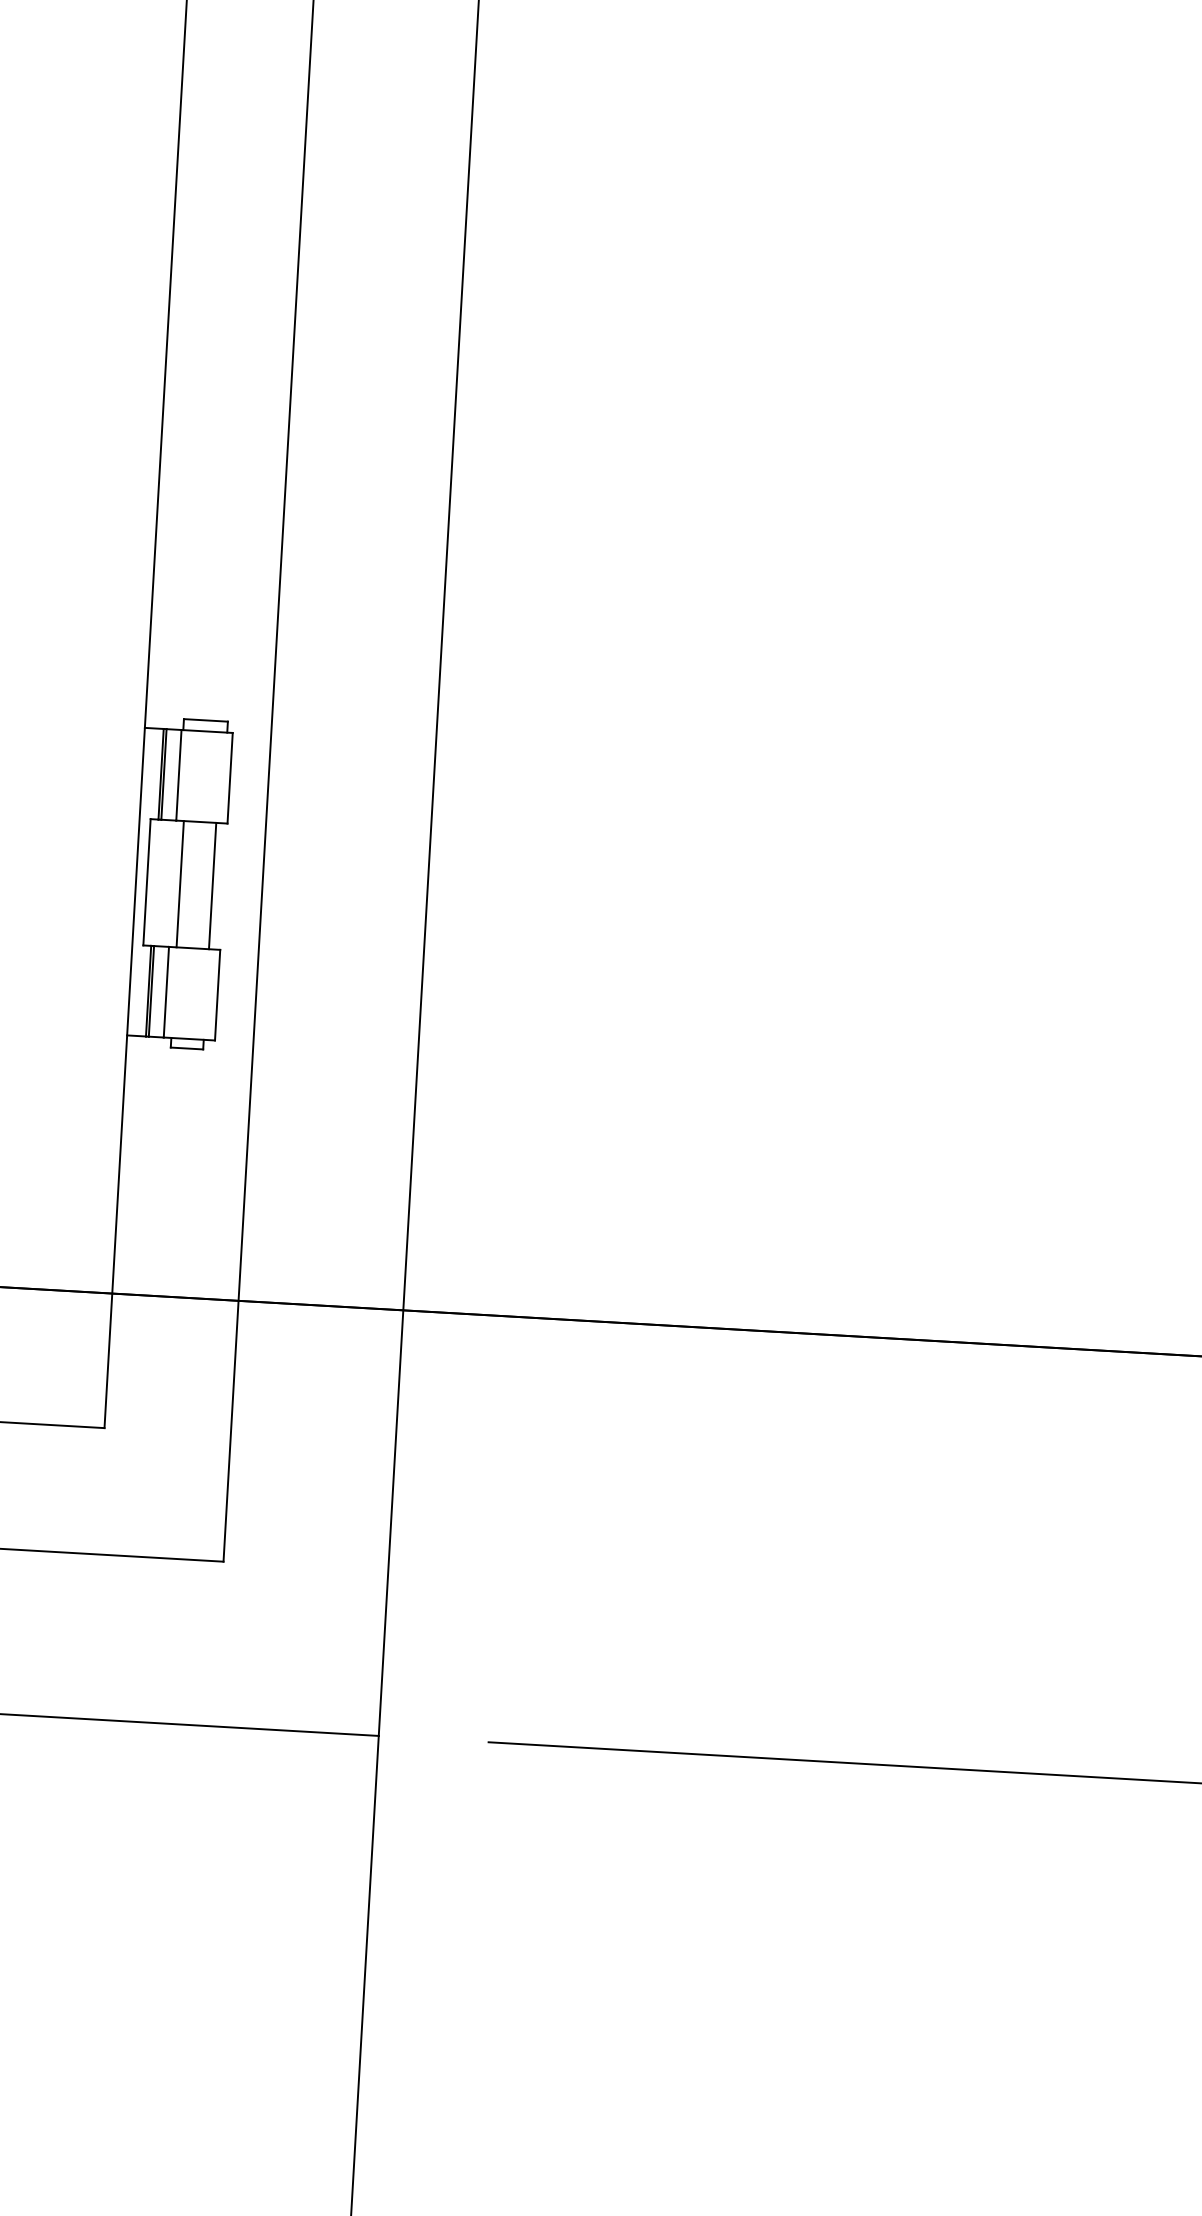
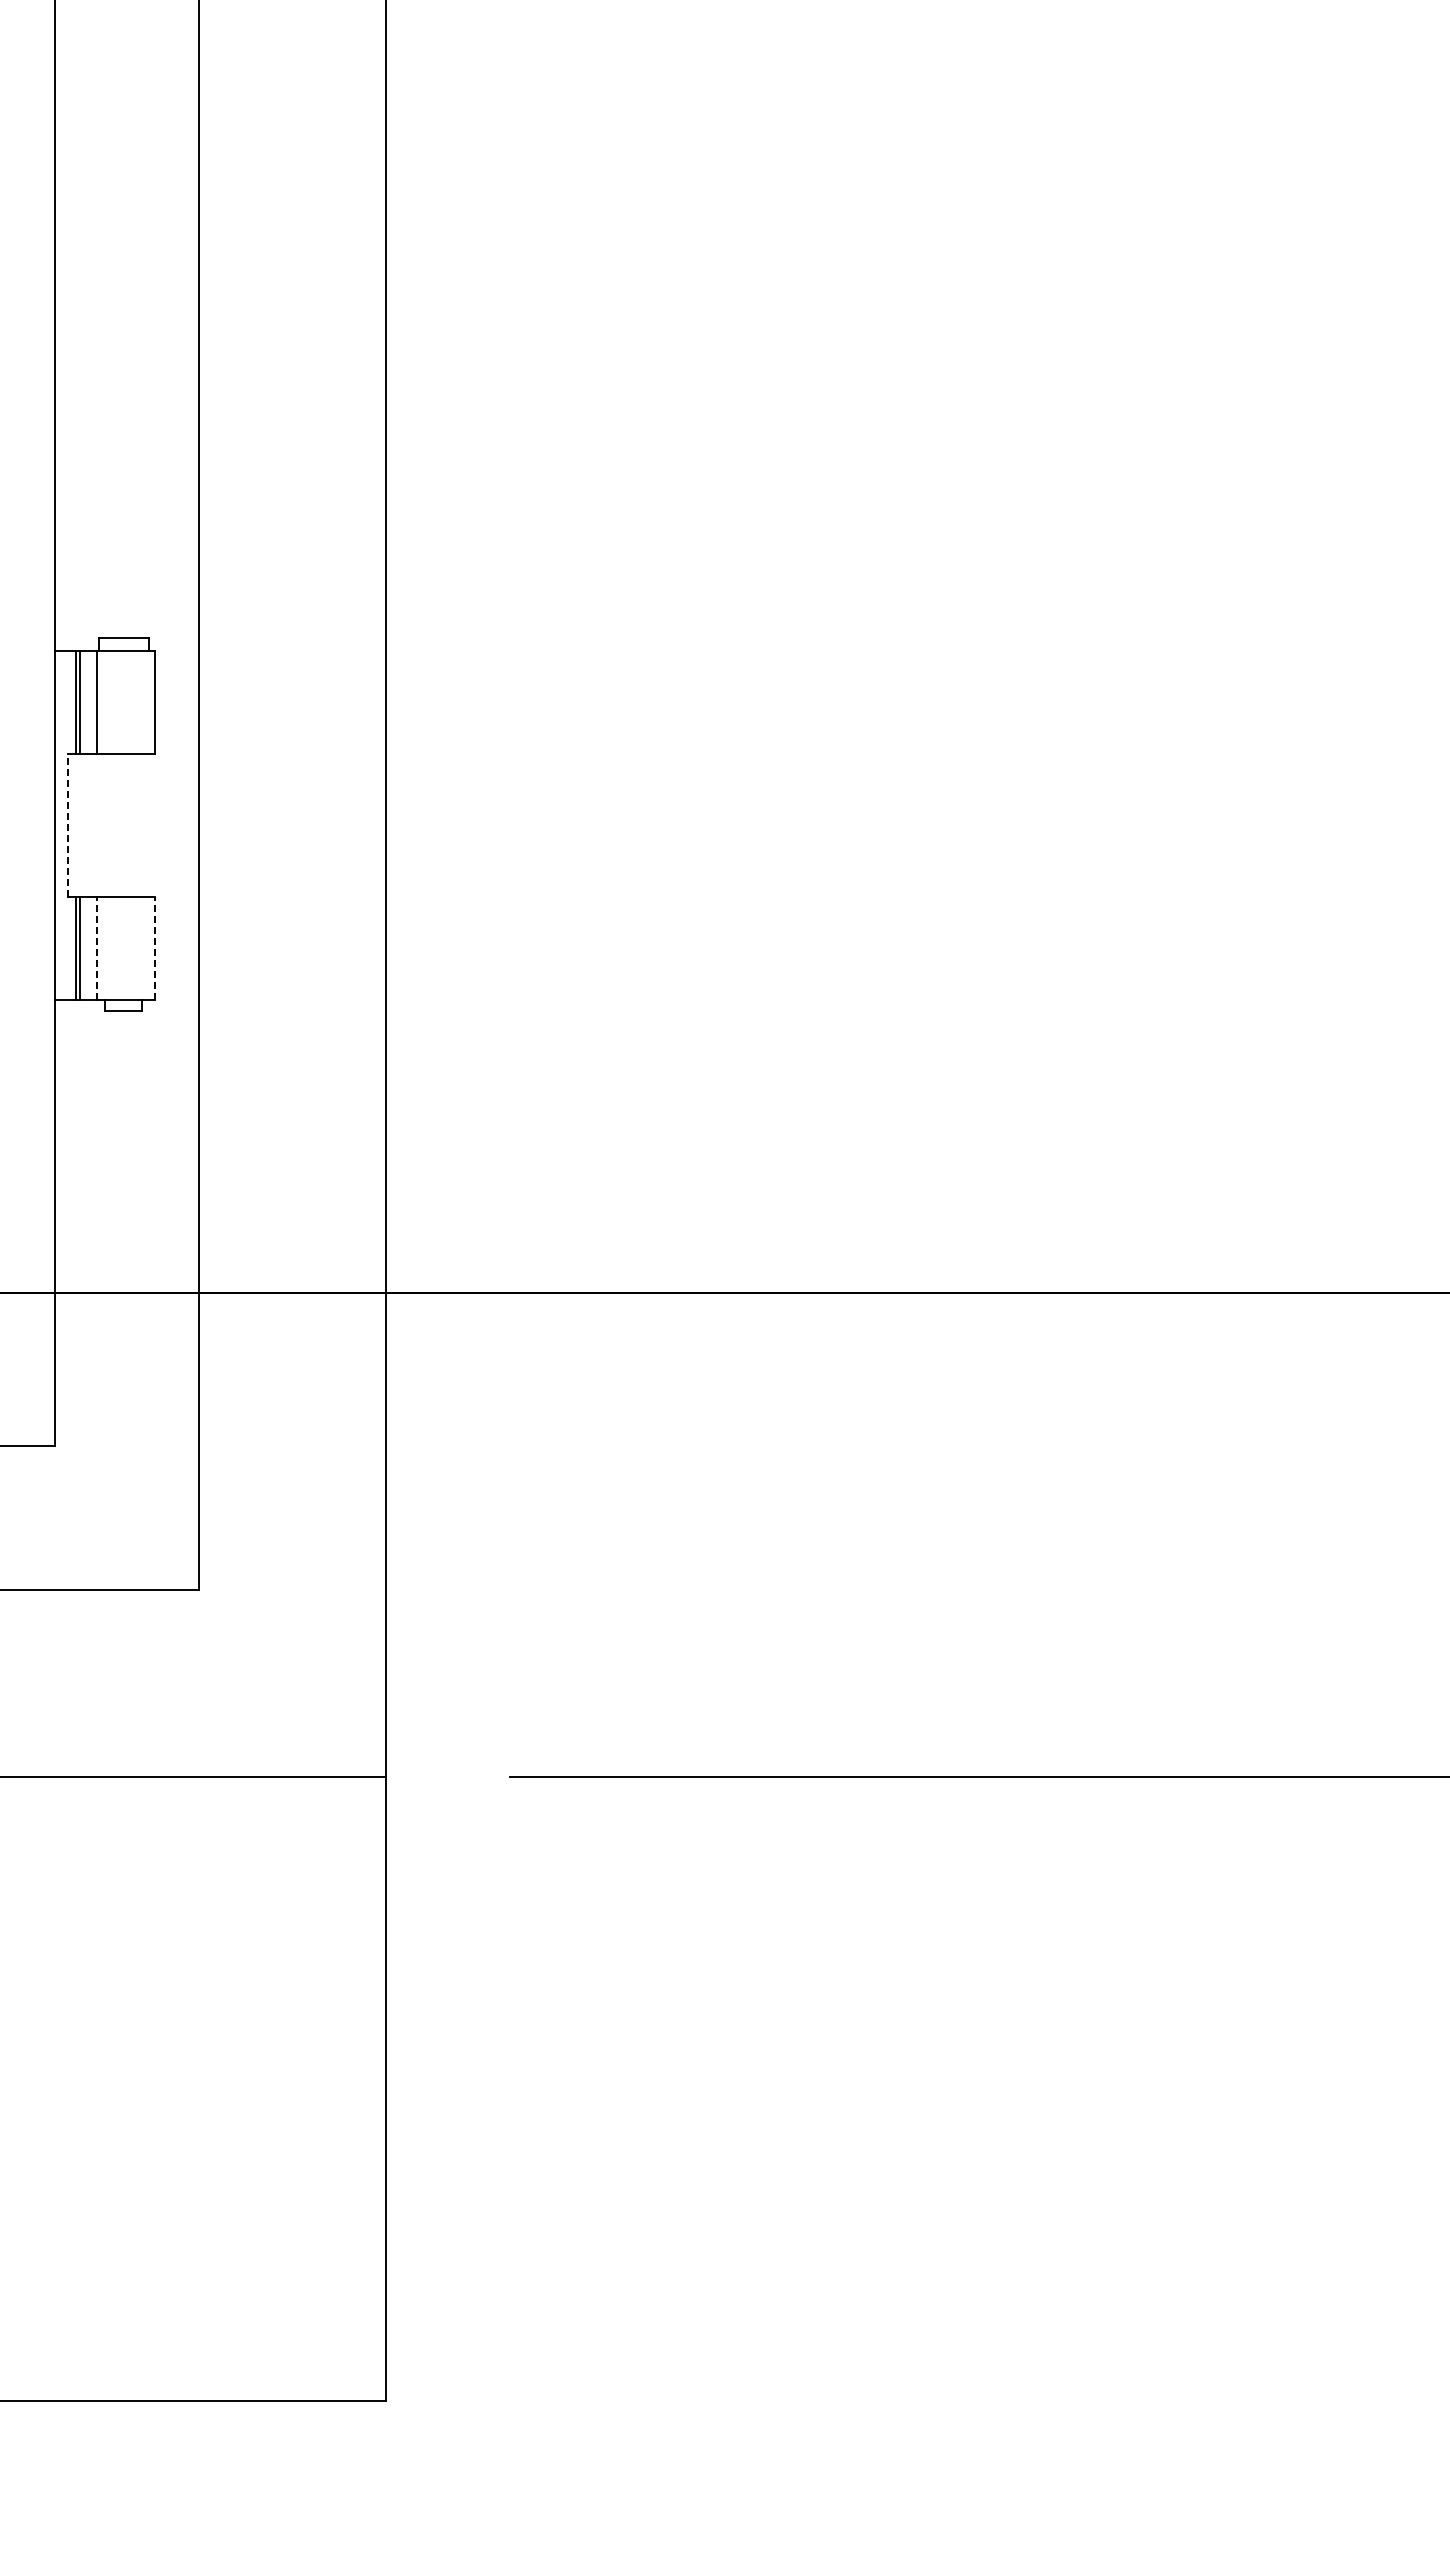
line: (146, 882) -> (67, 825), solid -> dashed
line: (180, 884) -> (105, 825), removed
line: (212, 886) -> (142, 825), removed
line: (166, 992) -> (96, 948), solid -> dashed
line: (217, 994) -> (154, 948), solid -> dashed

